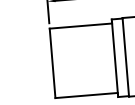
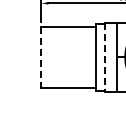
line: (126, 57) -> (105, 57), solid -> dashed
line: (52, 63) -> (41, 57), solid -> dashed

